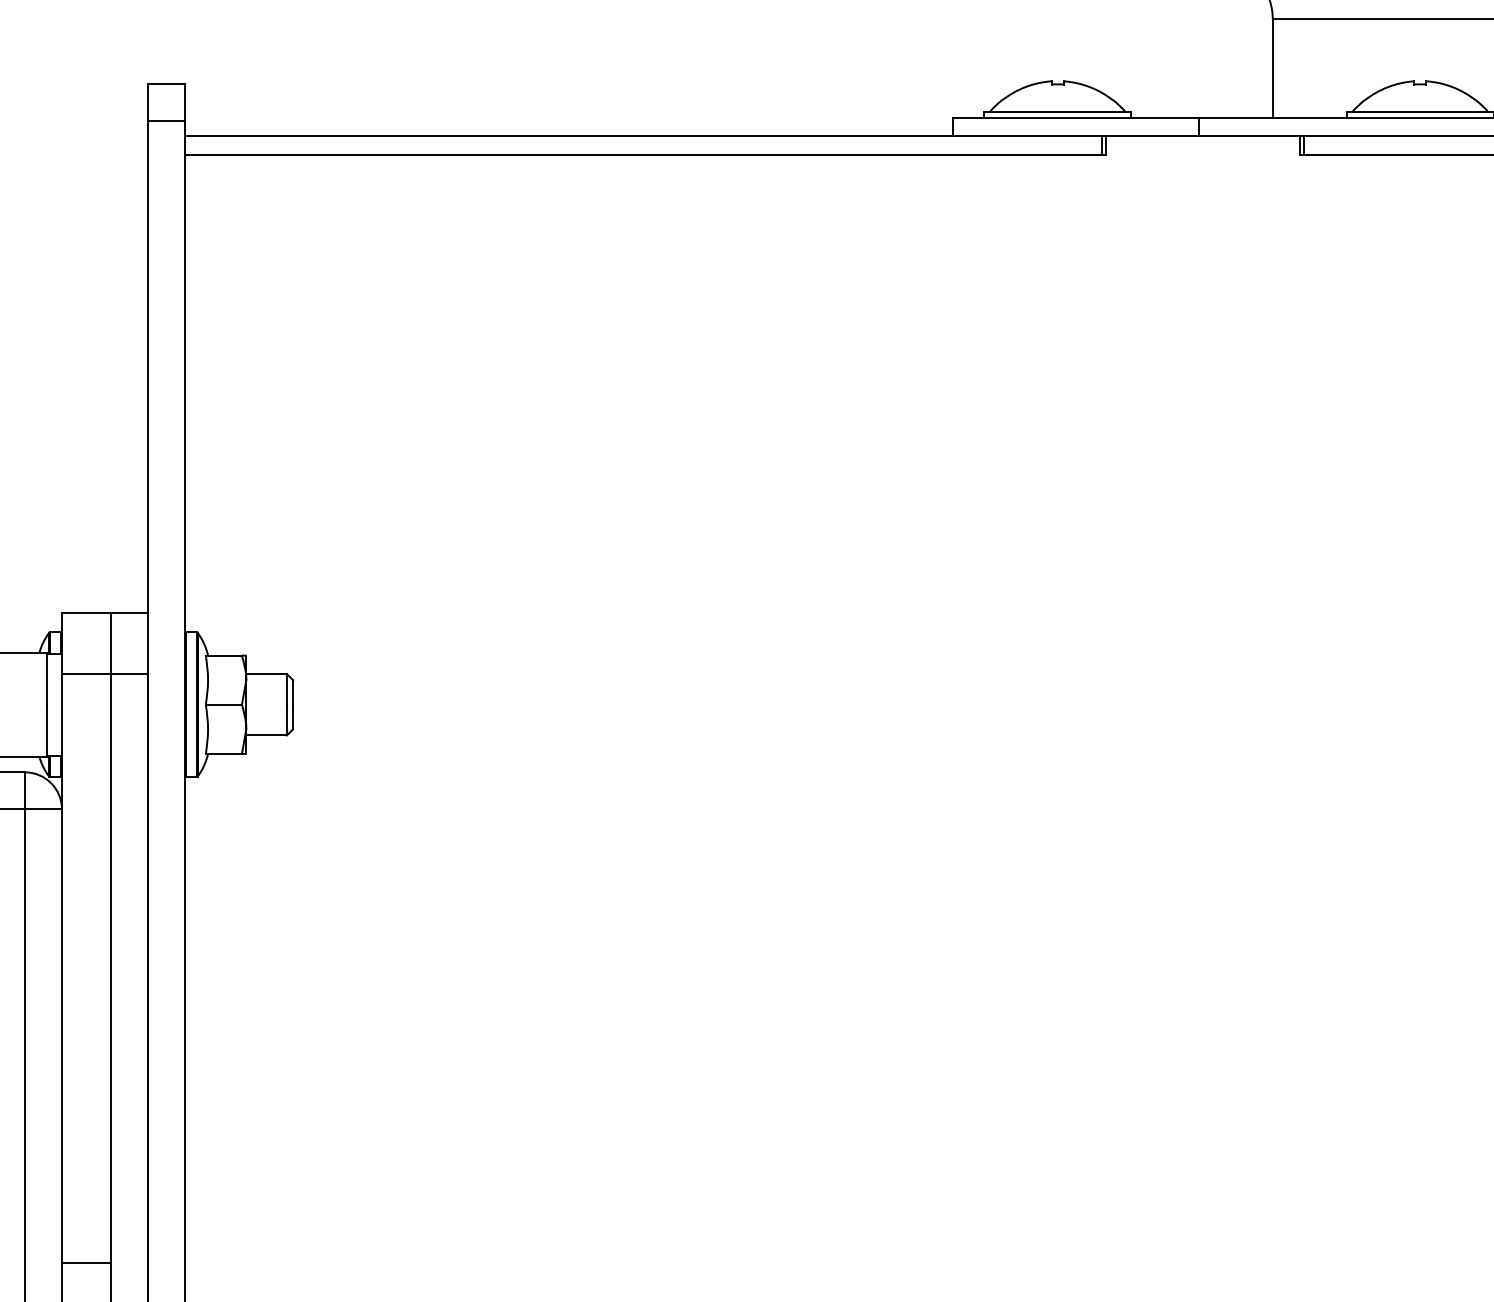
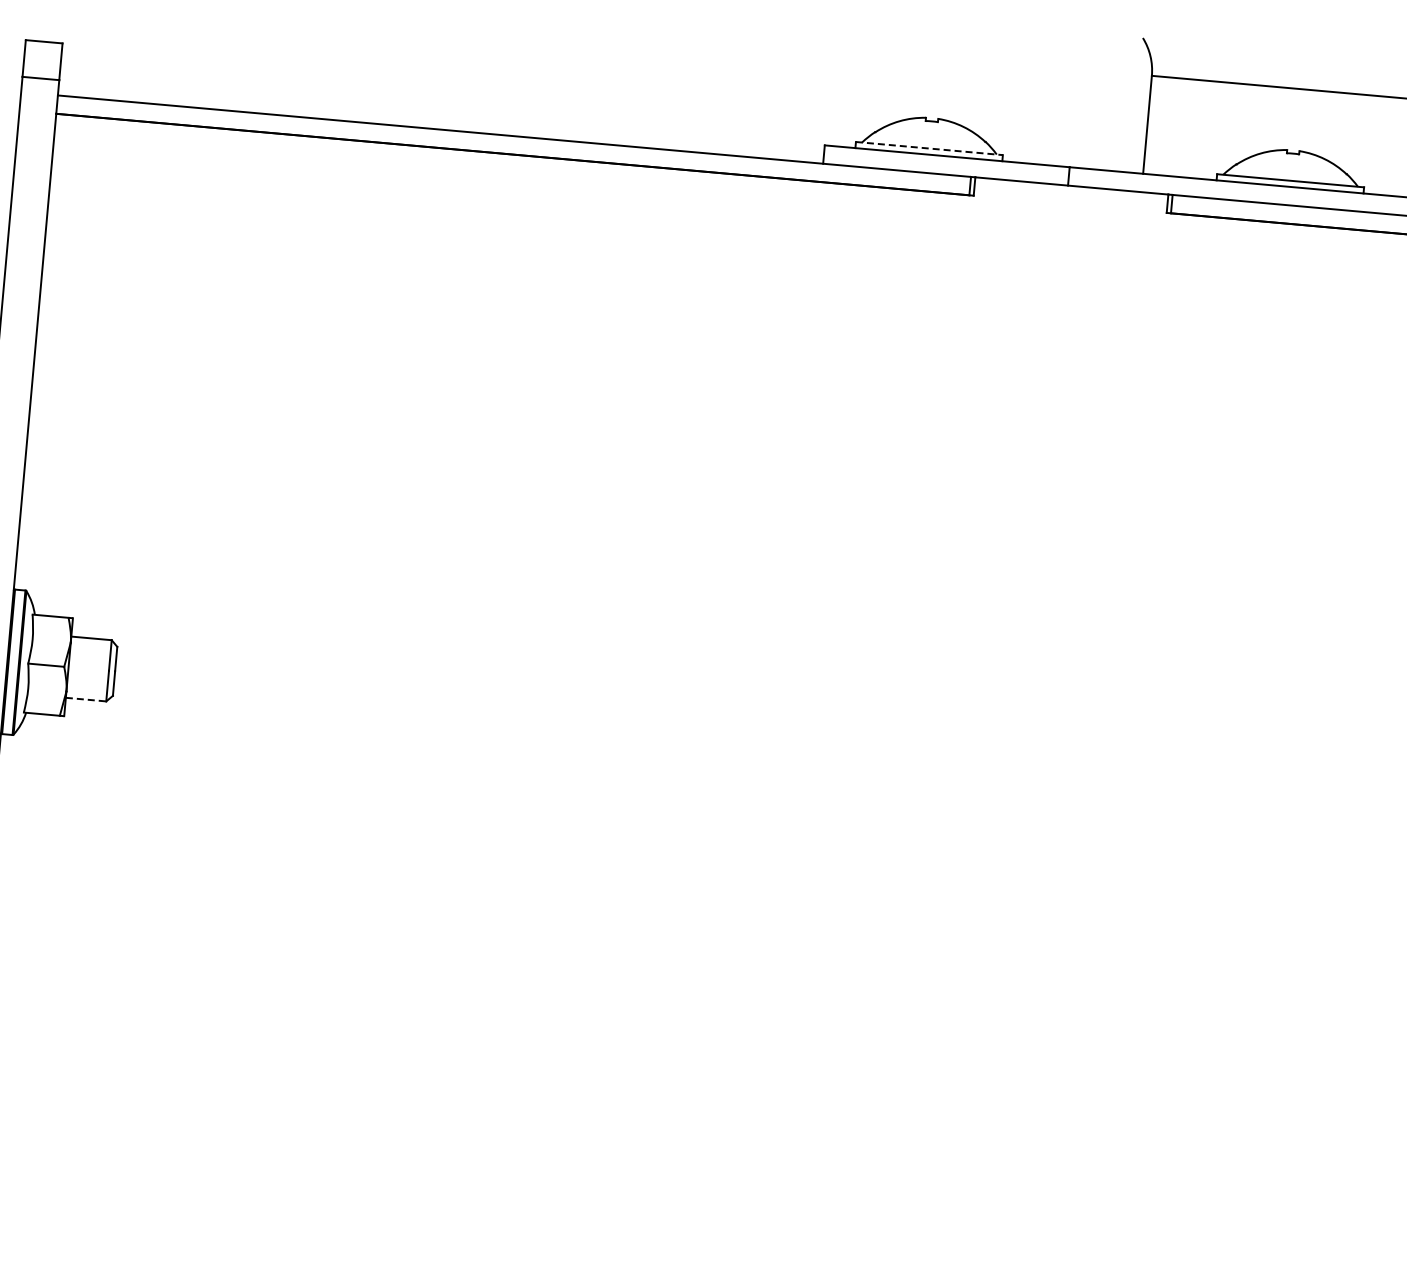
line: (1057, 111) -> (929, 148), solid -> dashed
line: (267, 735) -> (86, 699), solid -> dashed

